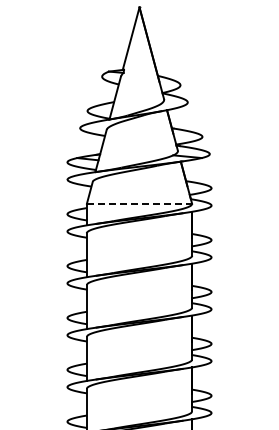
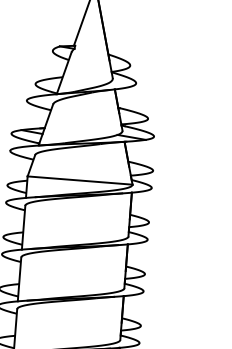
line: (139, 203) -> (80, 180), dashed -> solid

